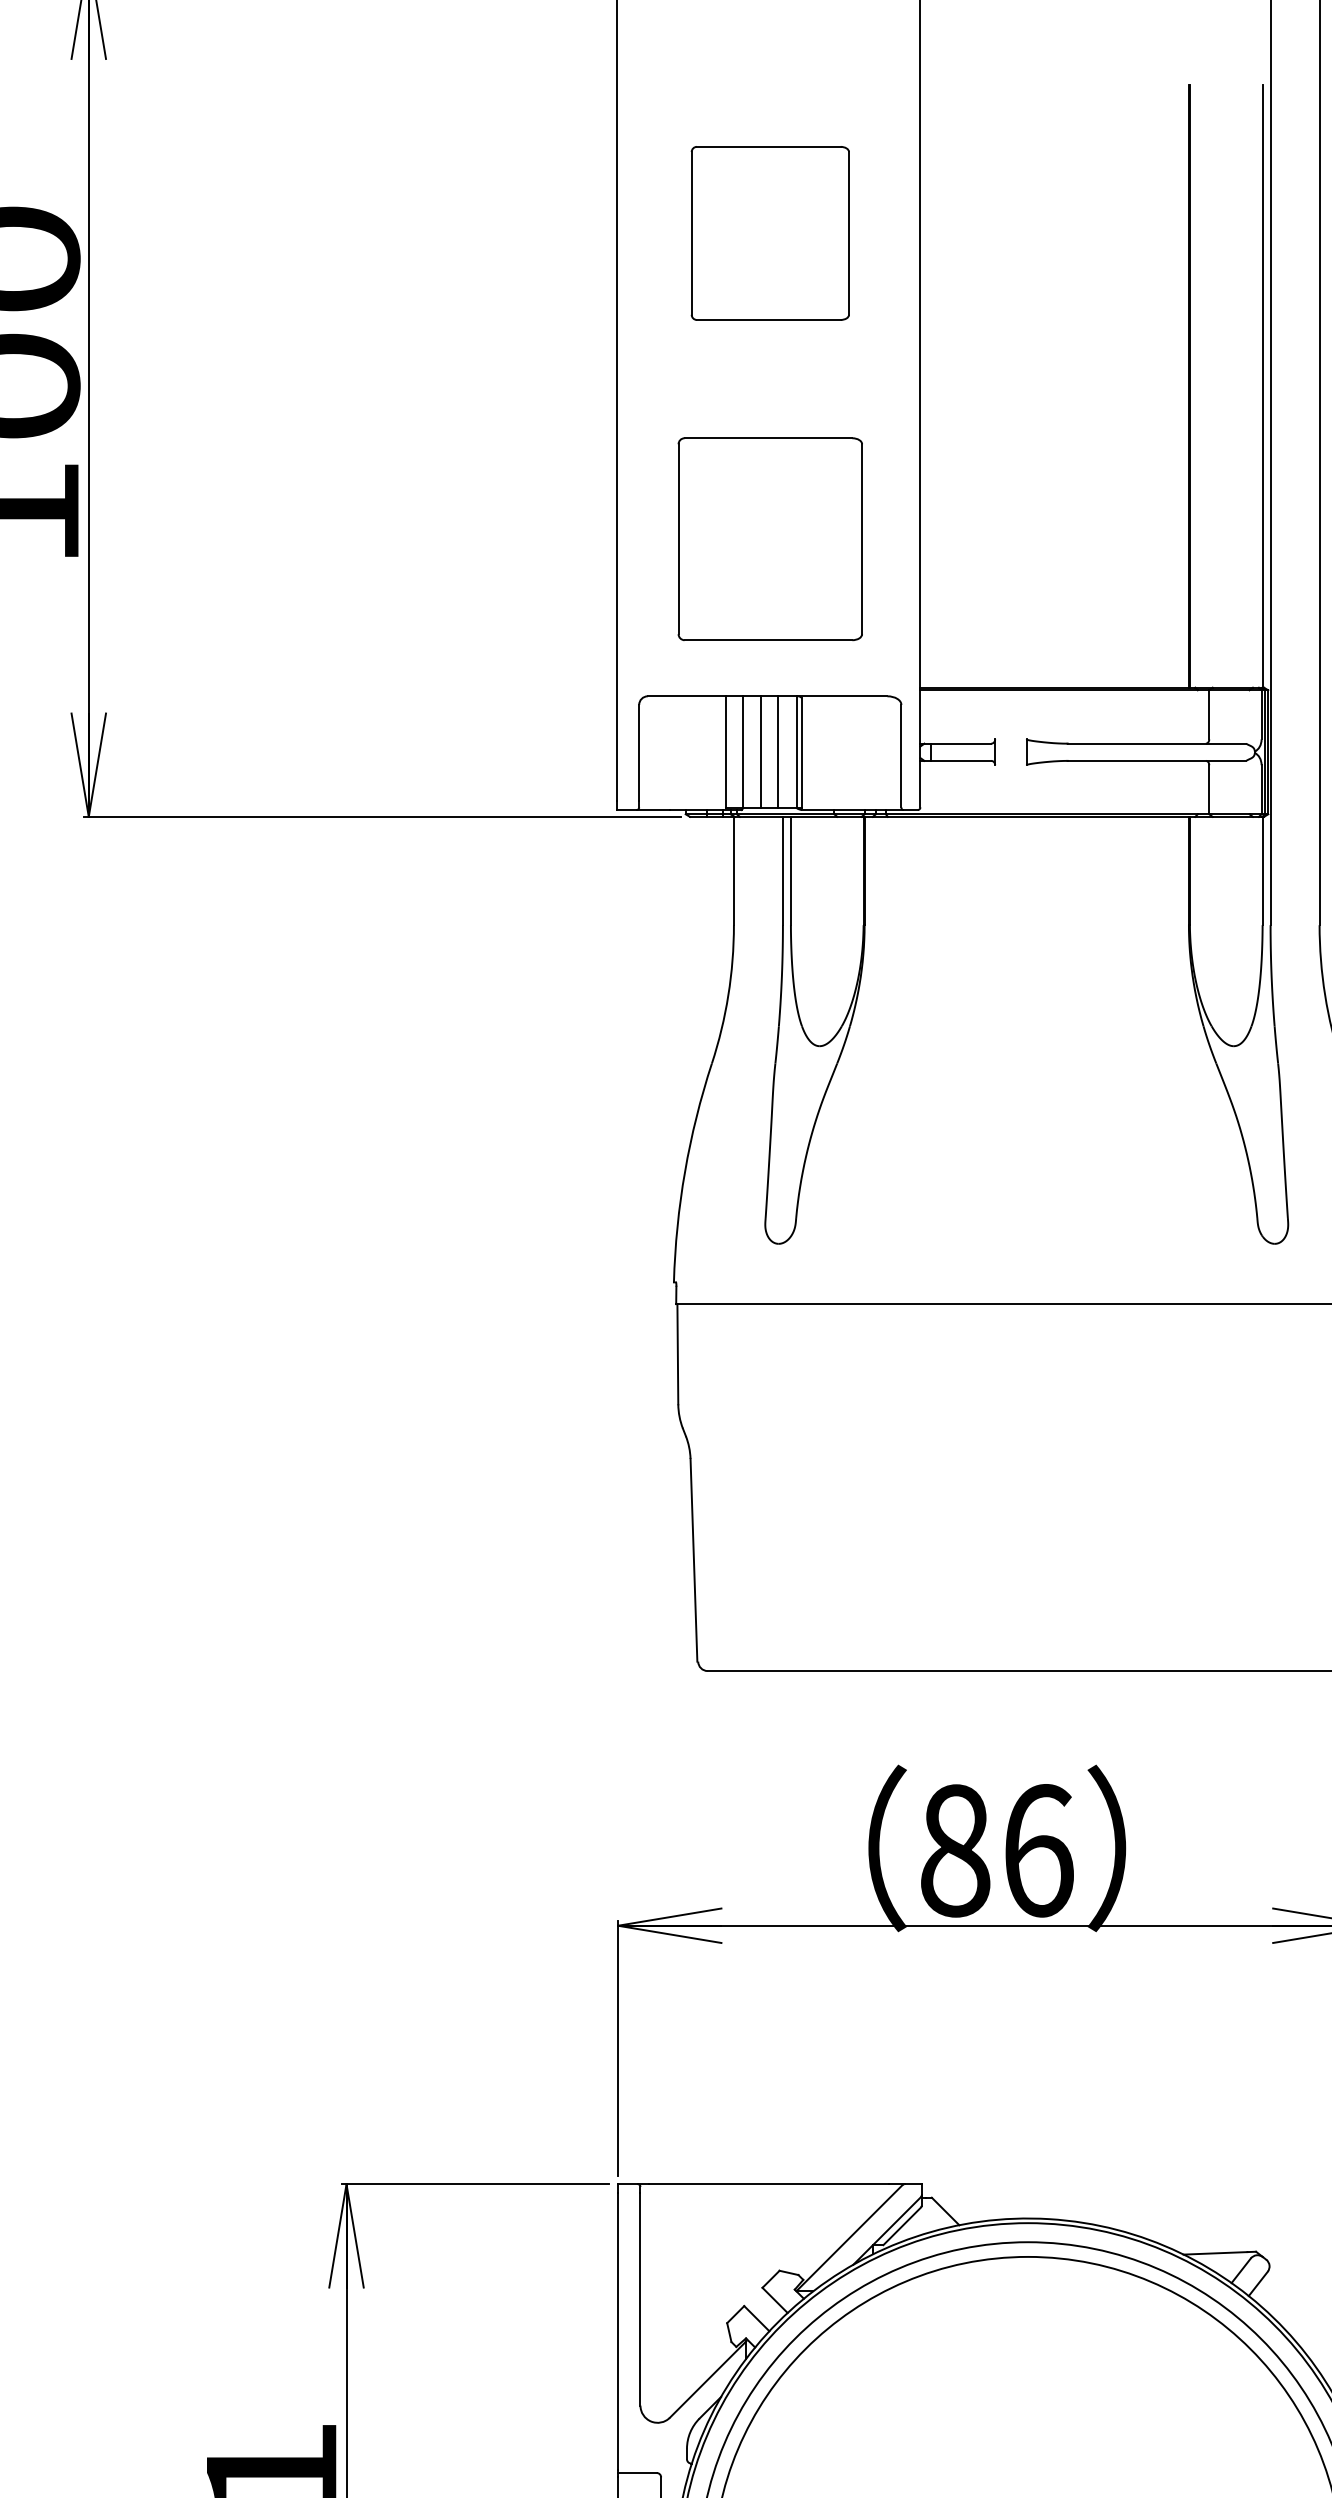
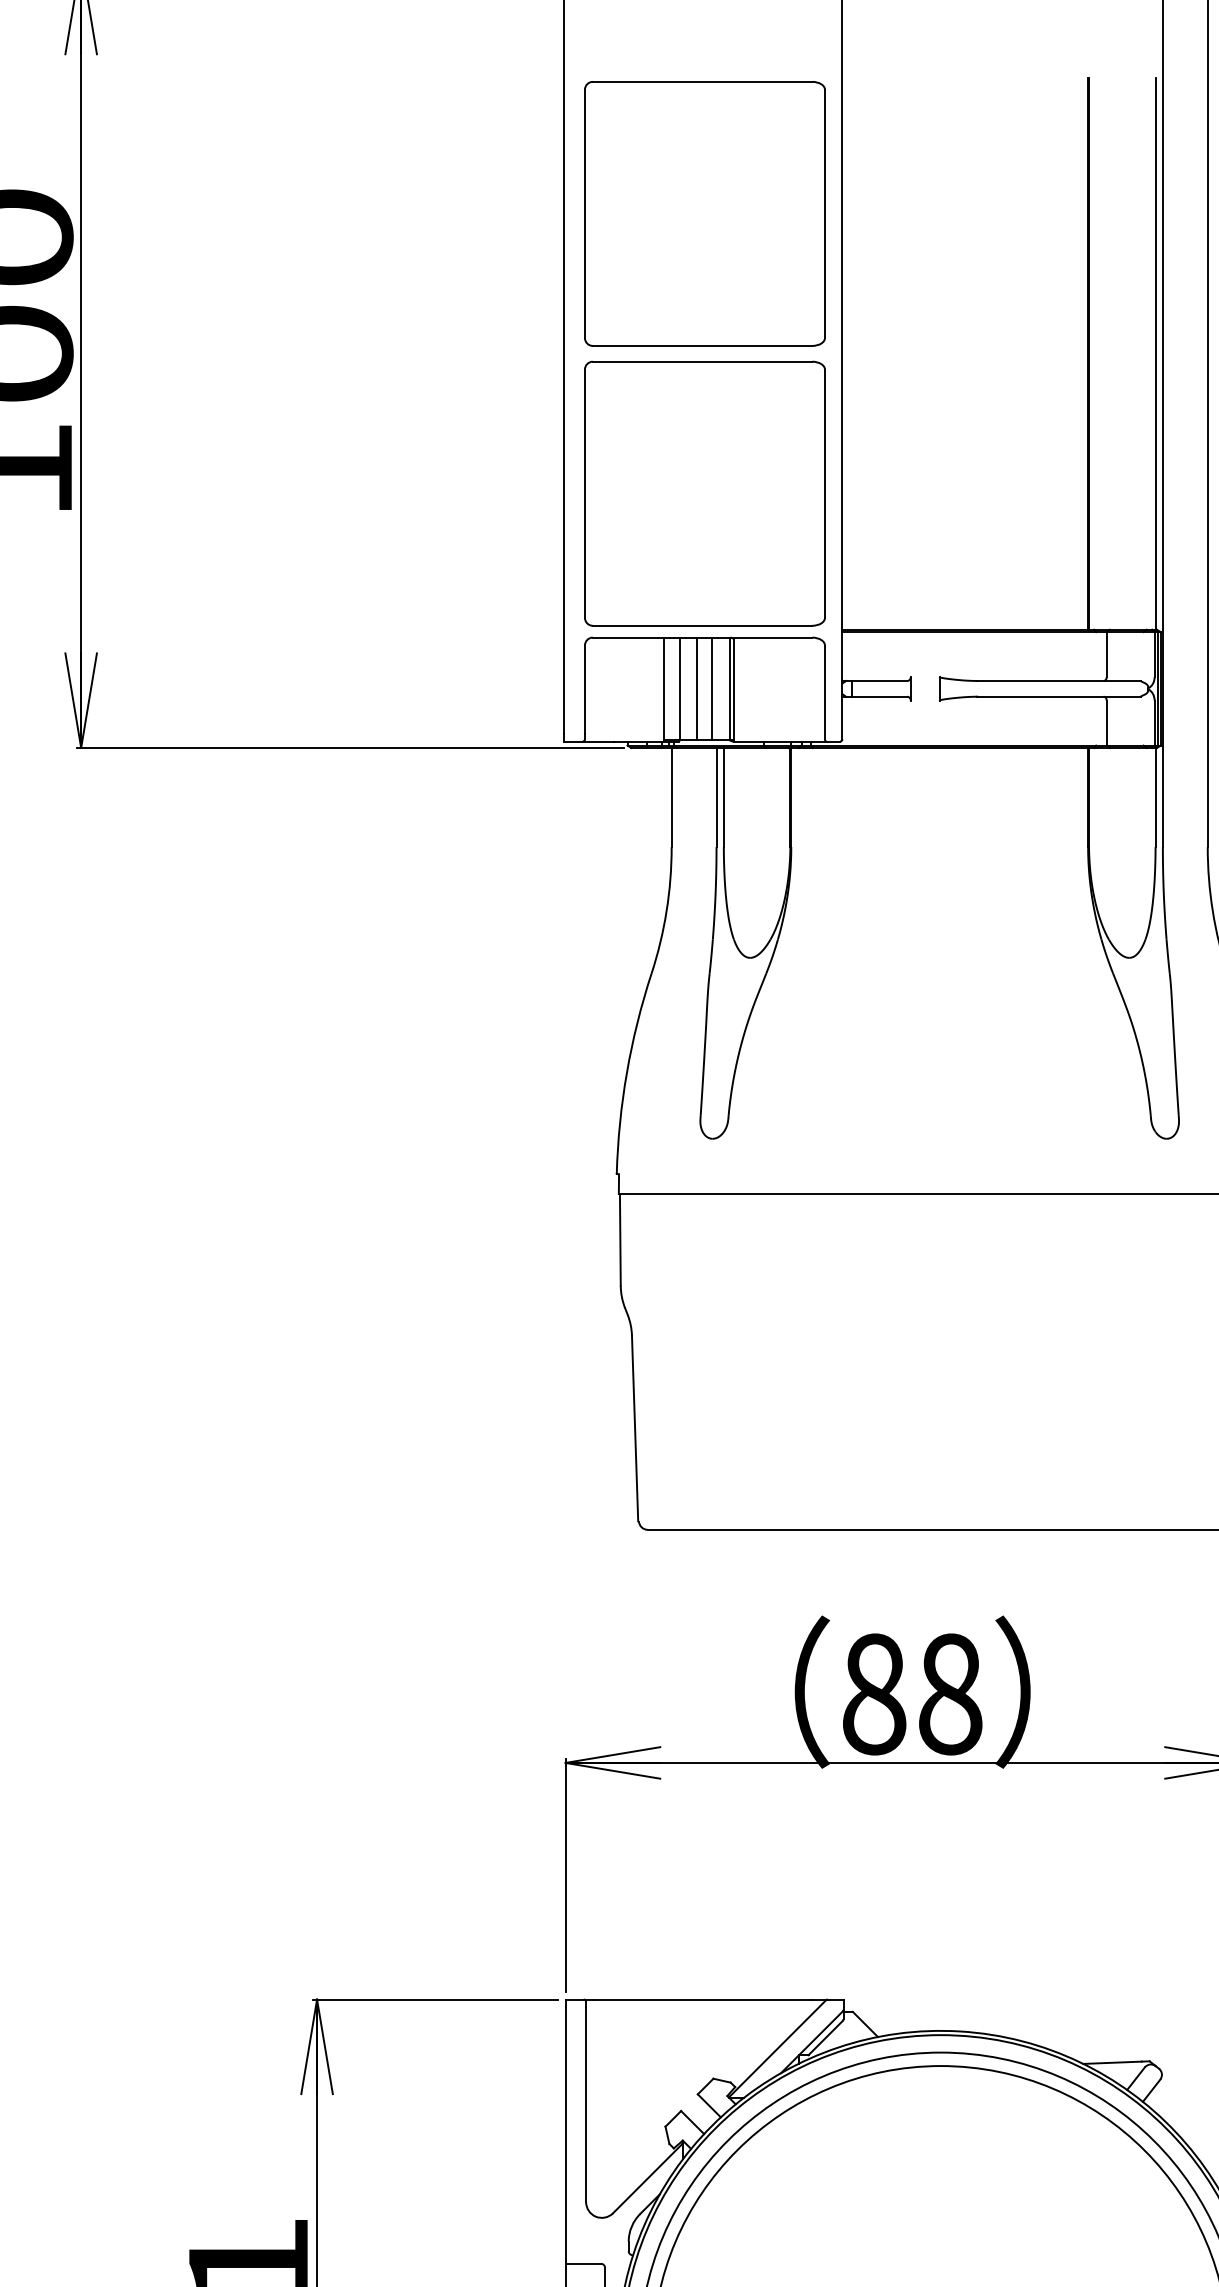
part: (770, 233) -> (705, 214), size x1.67
part: (770, 539) -> (705, 494), size x1.43
text: (1038, 1850) -> (950, 1694), 86 -> 88

